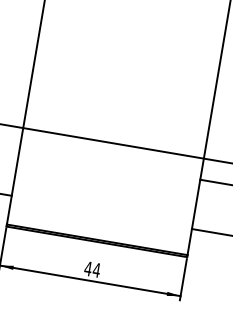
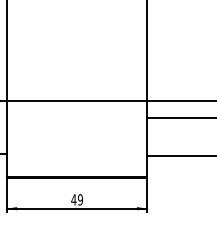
text: (96, 269) -> (80, 199), 44 -> 49

